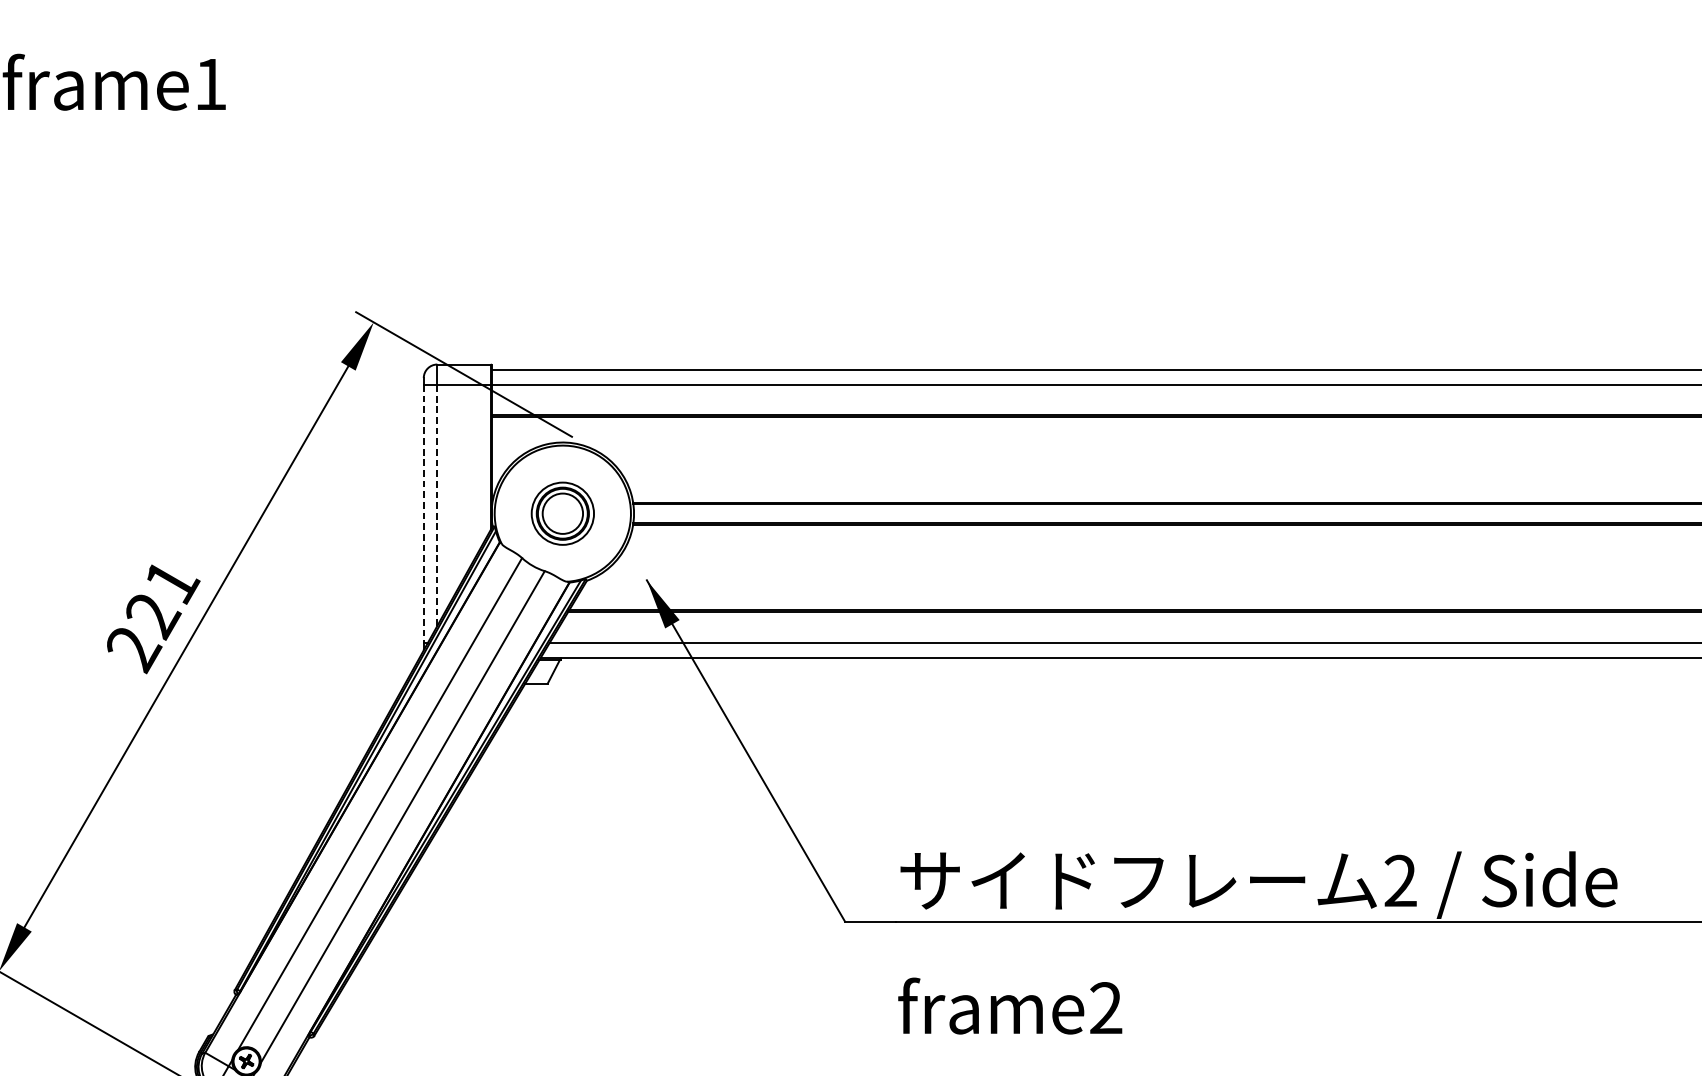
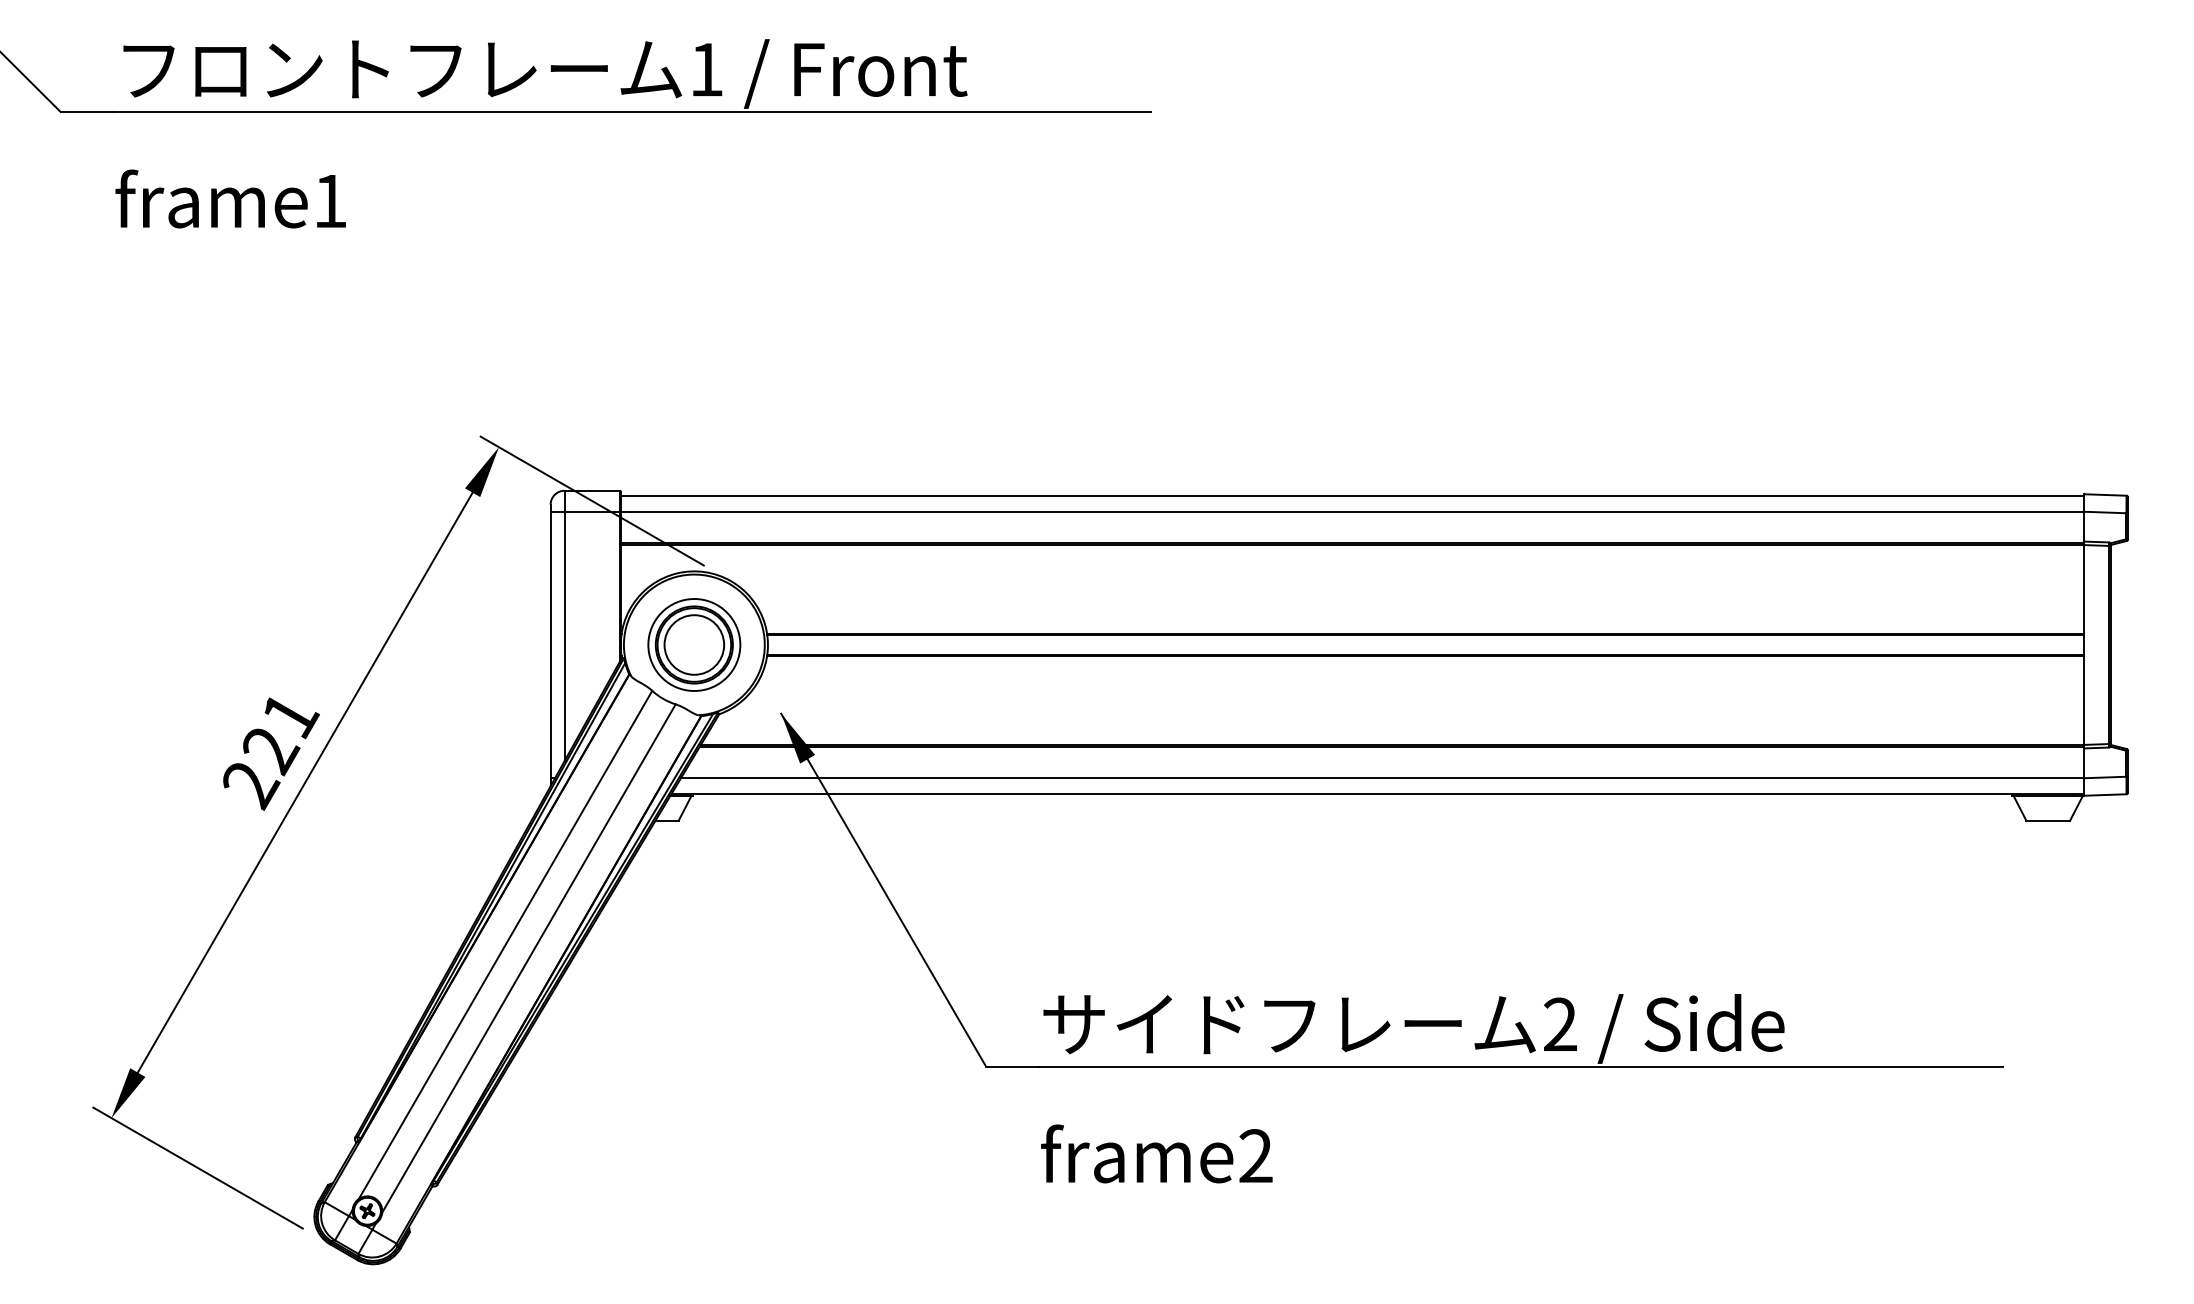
line: (437, 505) -> (564, 636), dashed -> solid
part: (562, 513) -> (694, 644), size x1.43
line: (423, 514) -> (550, 645), dashed -> solid

